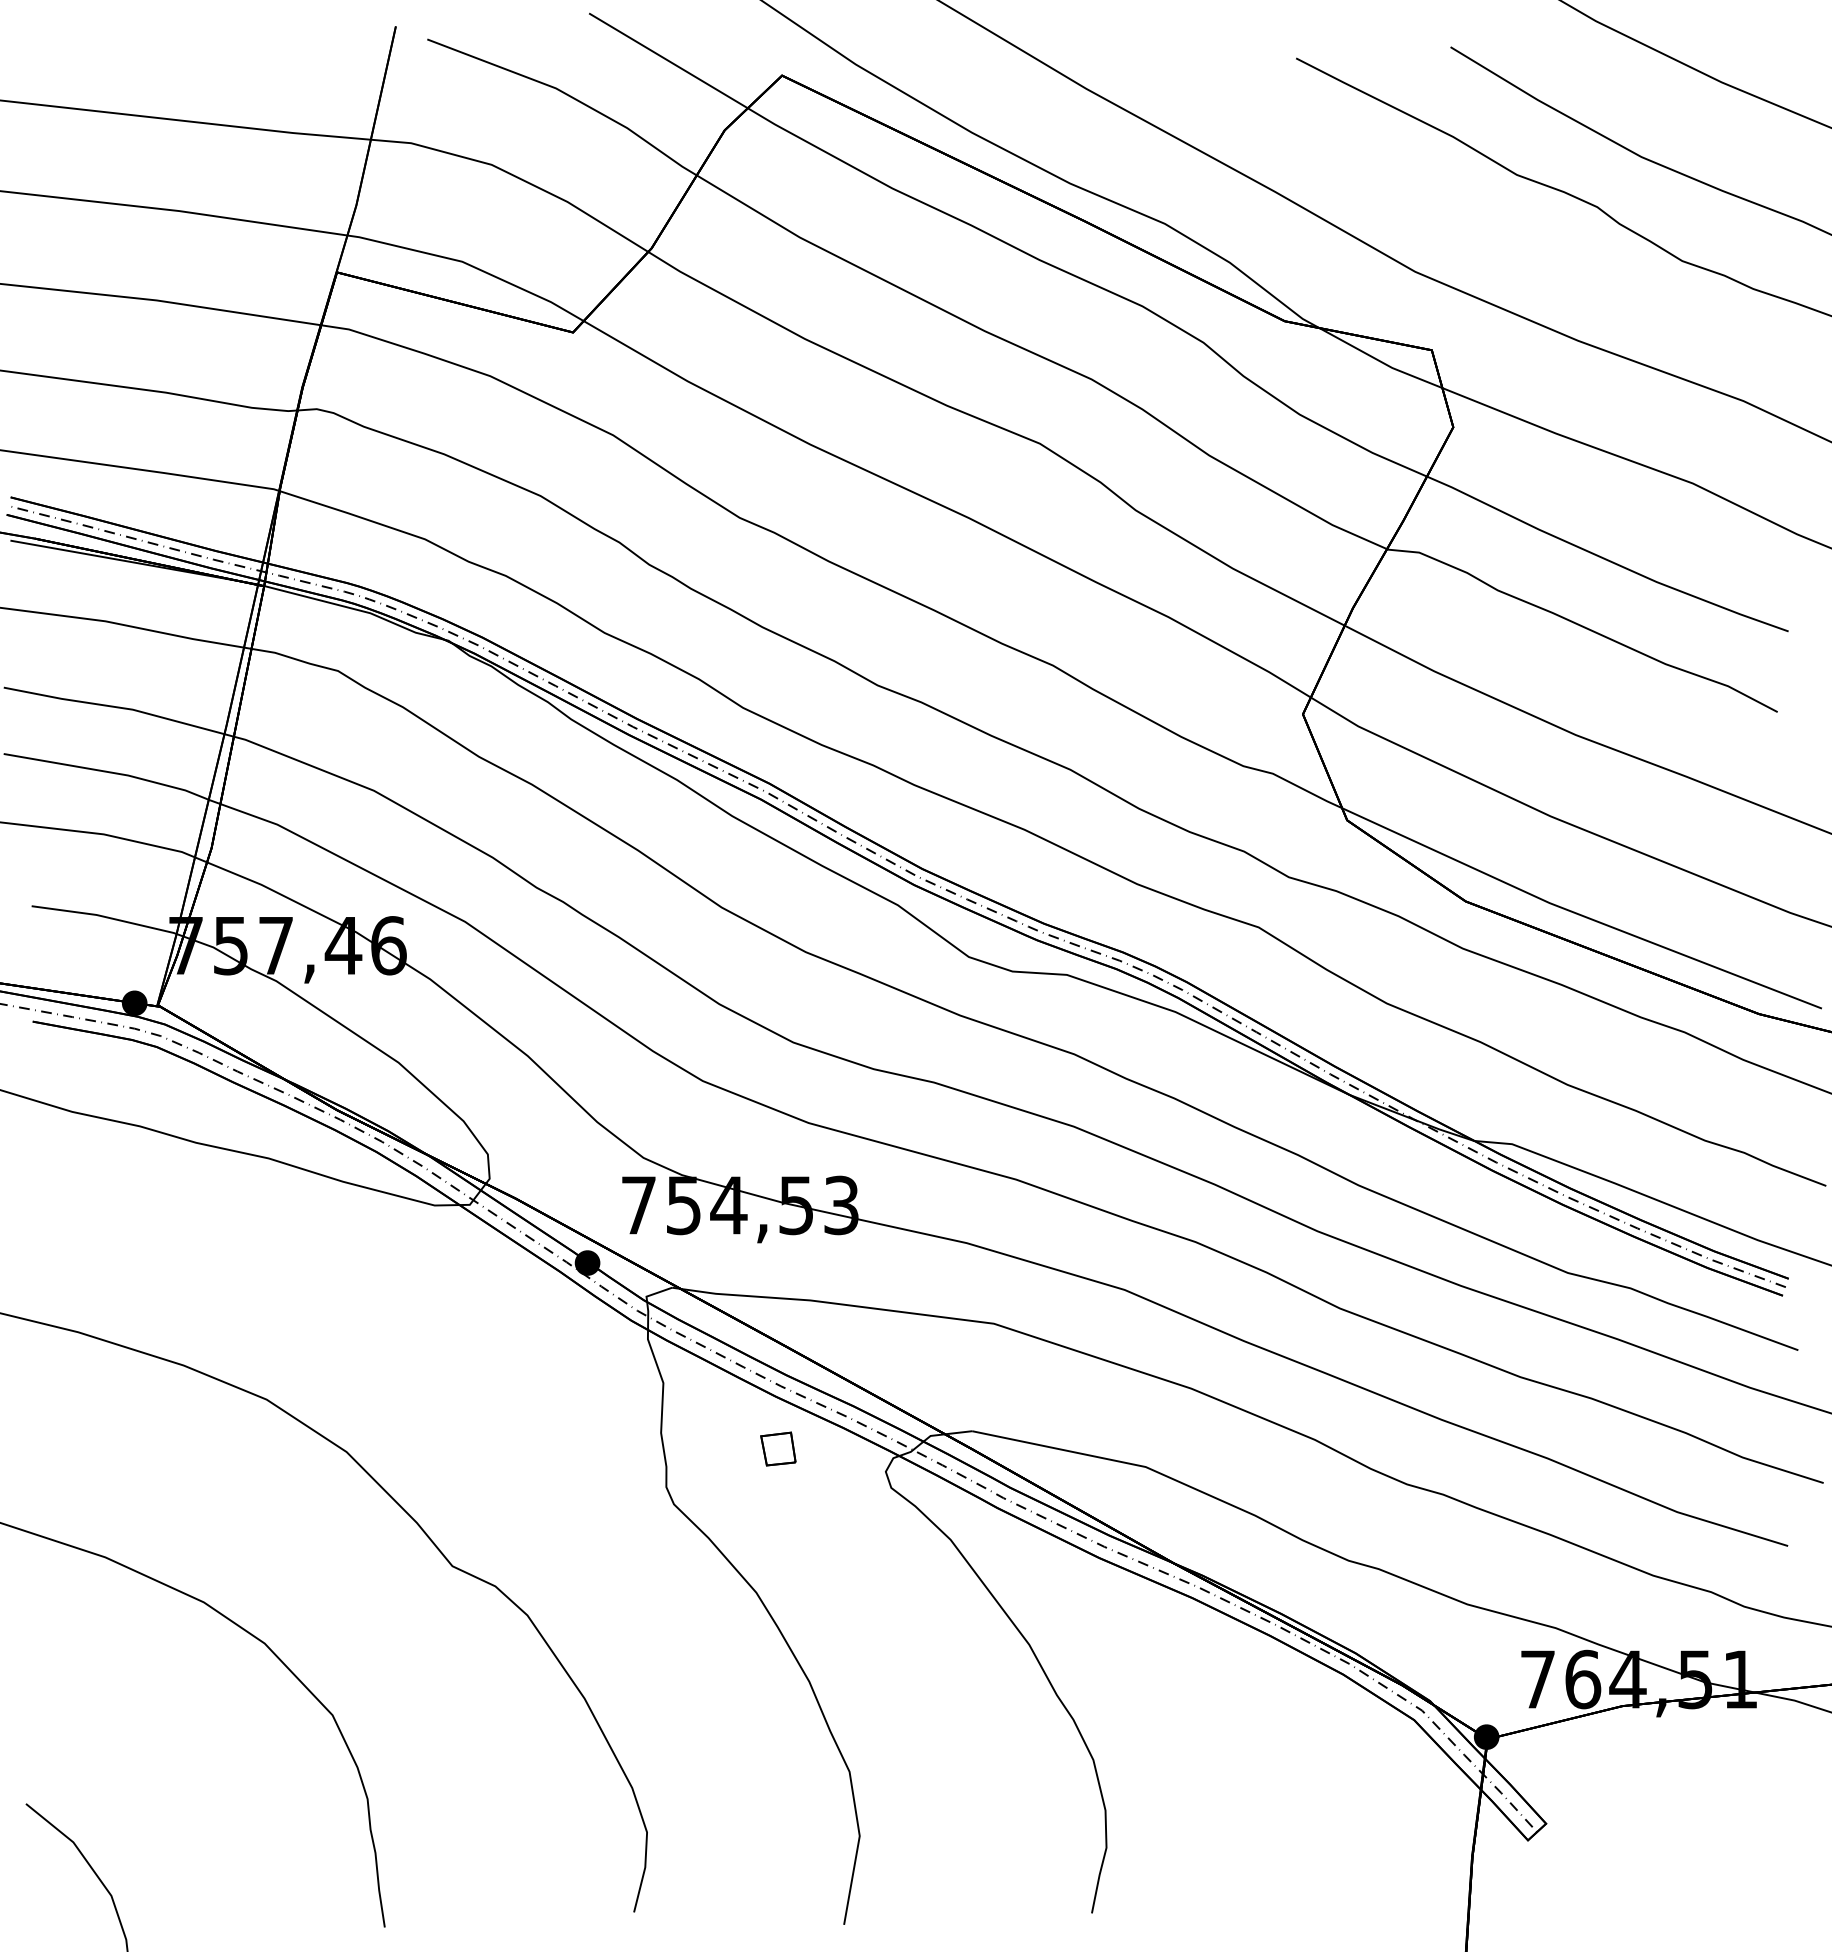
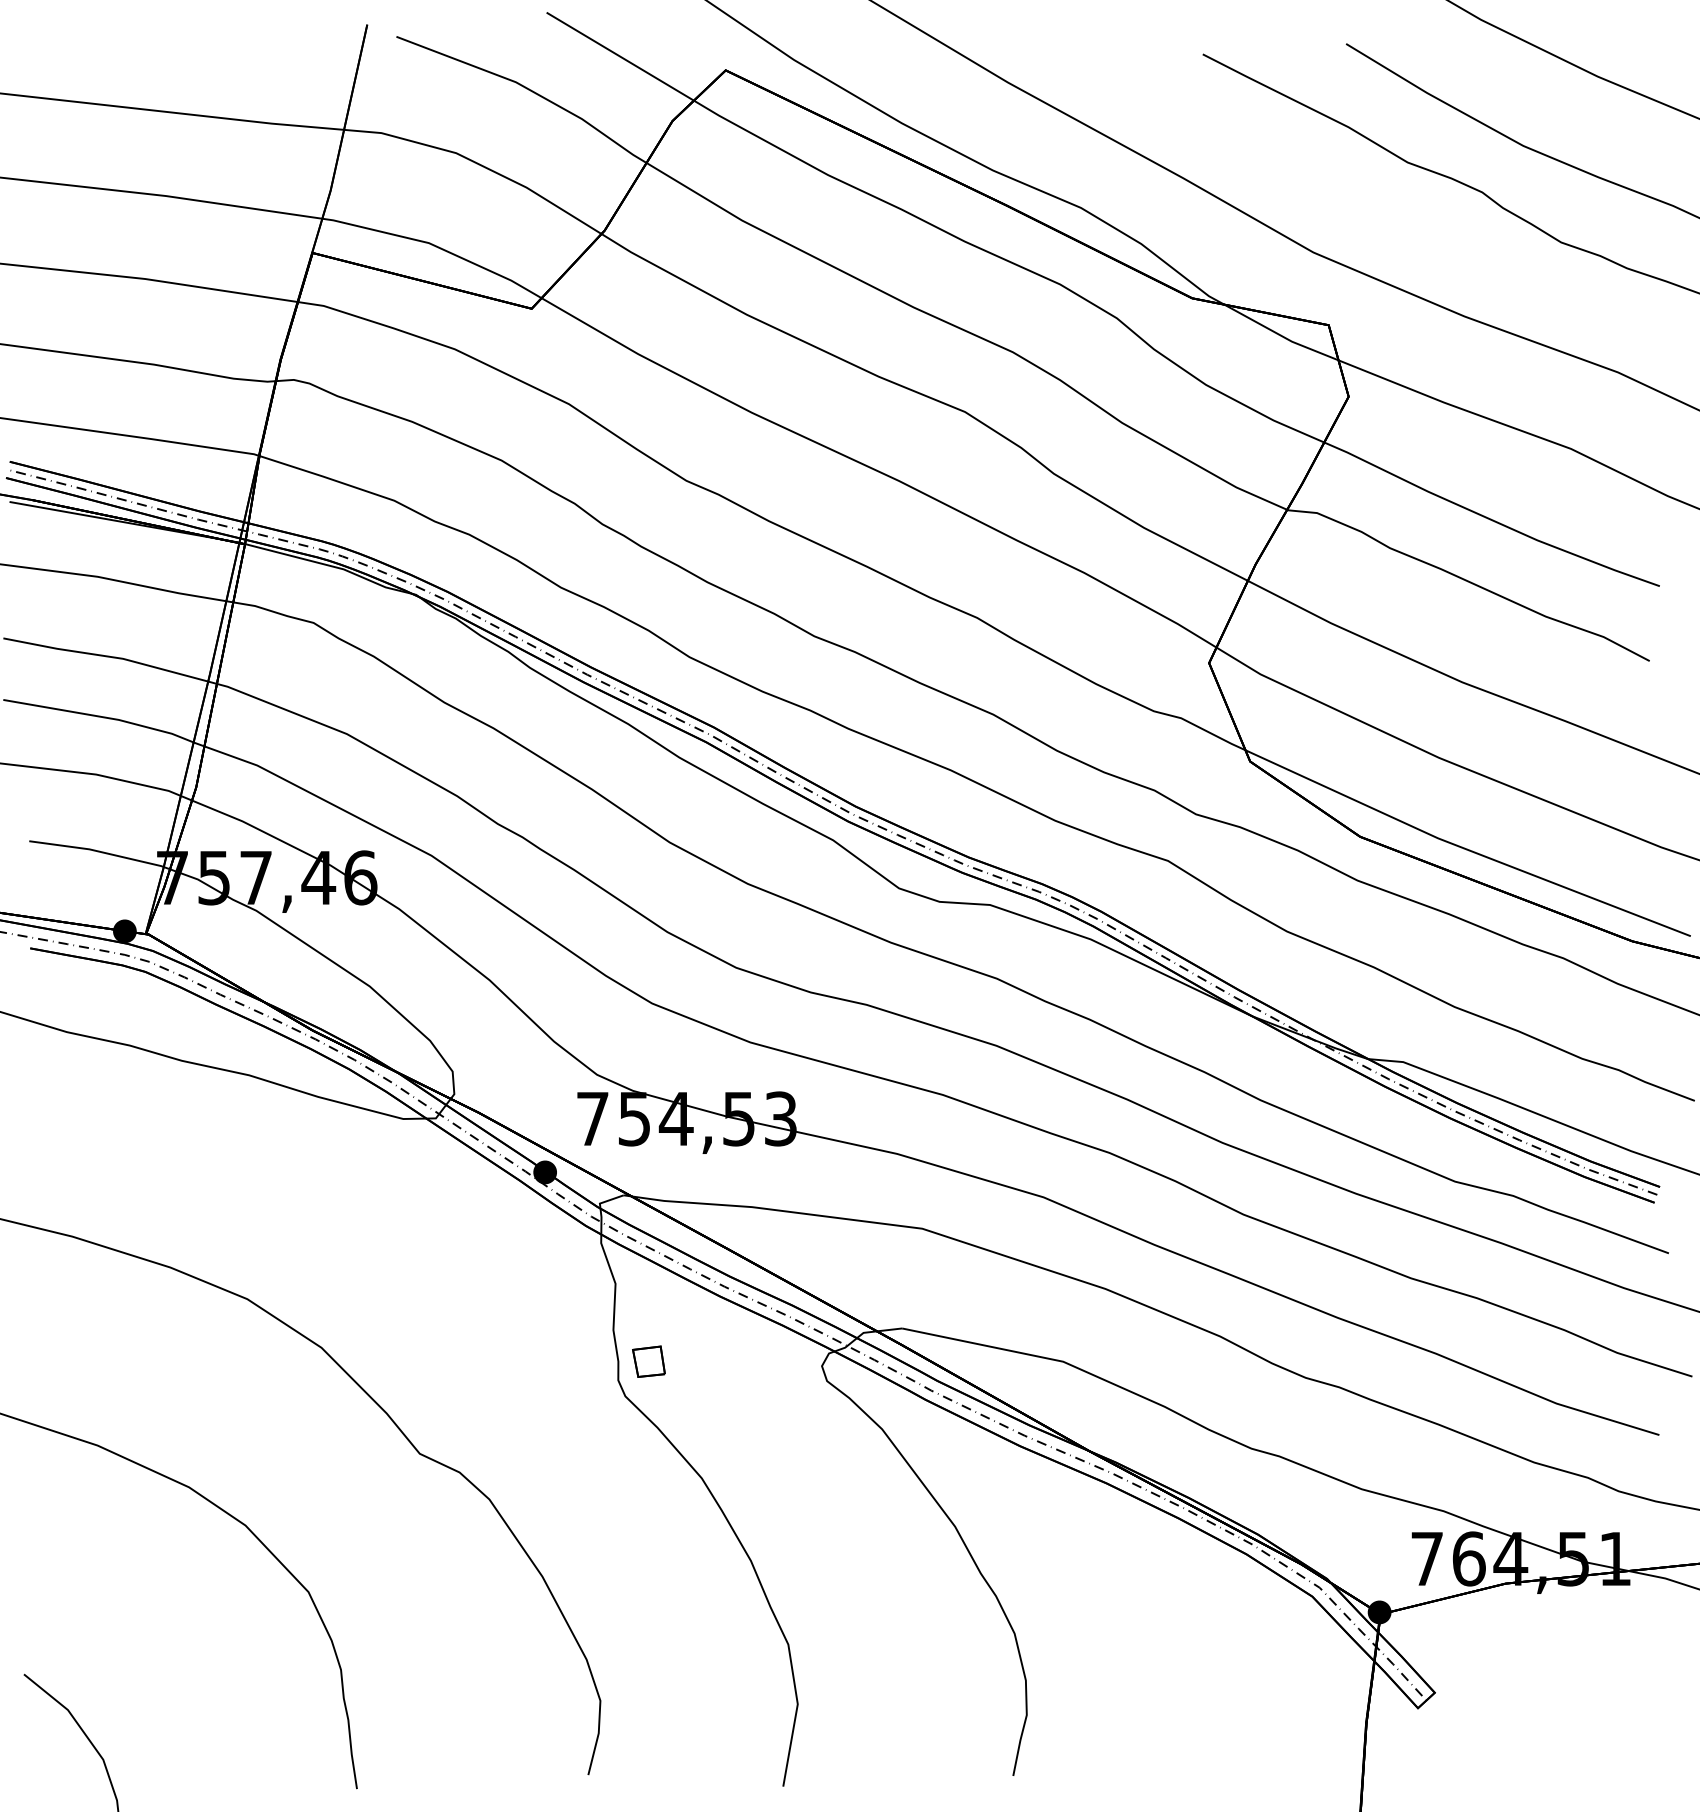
part: (778, 1448) -> (649, 1361), moved

